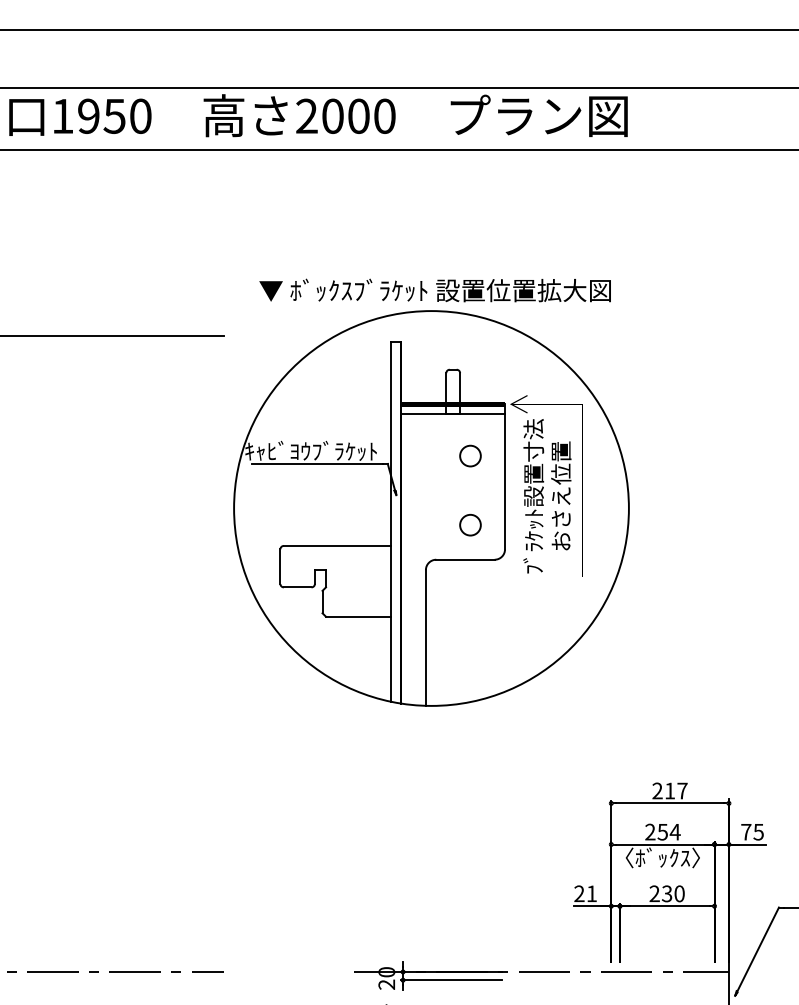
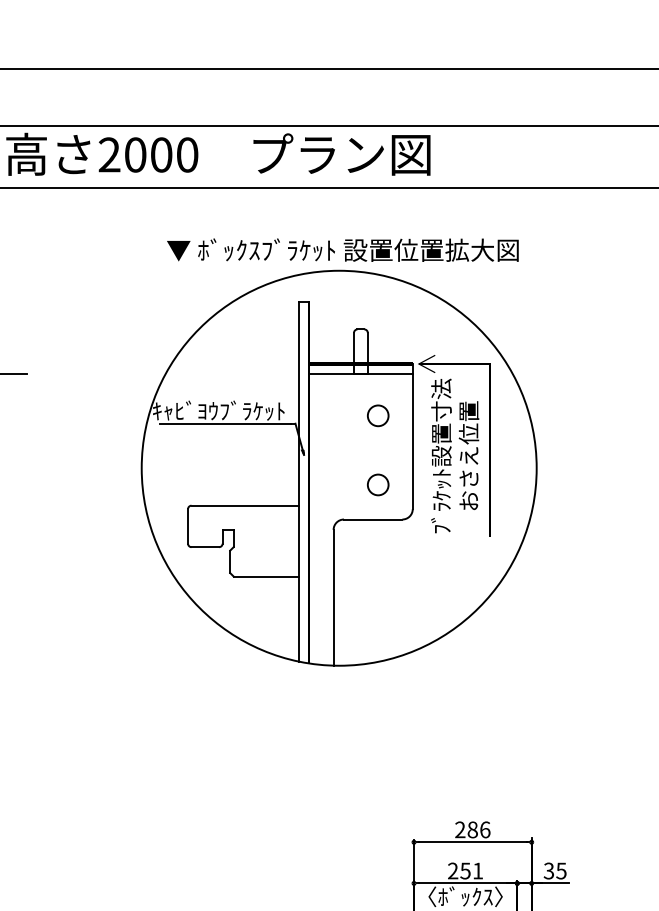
part: (431, 492) -> (339, 452), moved
text: (676, 790) -> (479, 829), 217 -> 286
text: (746, 831) -> (549, 870), 75 -> 35
text: (674, 832) -> (477, 871), 254 -> 251

